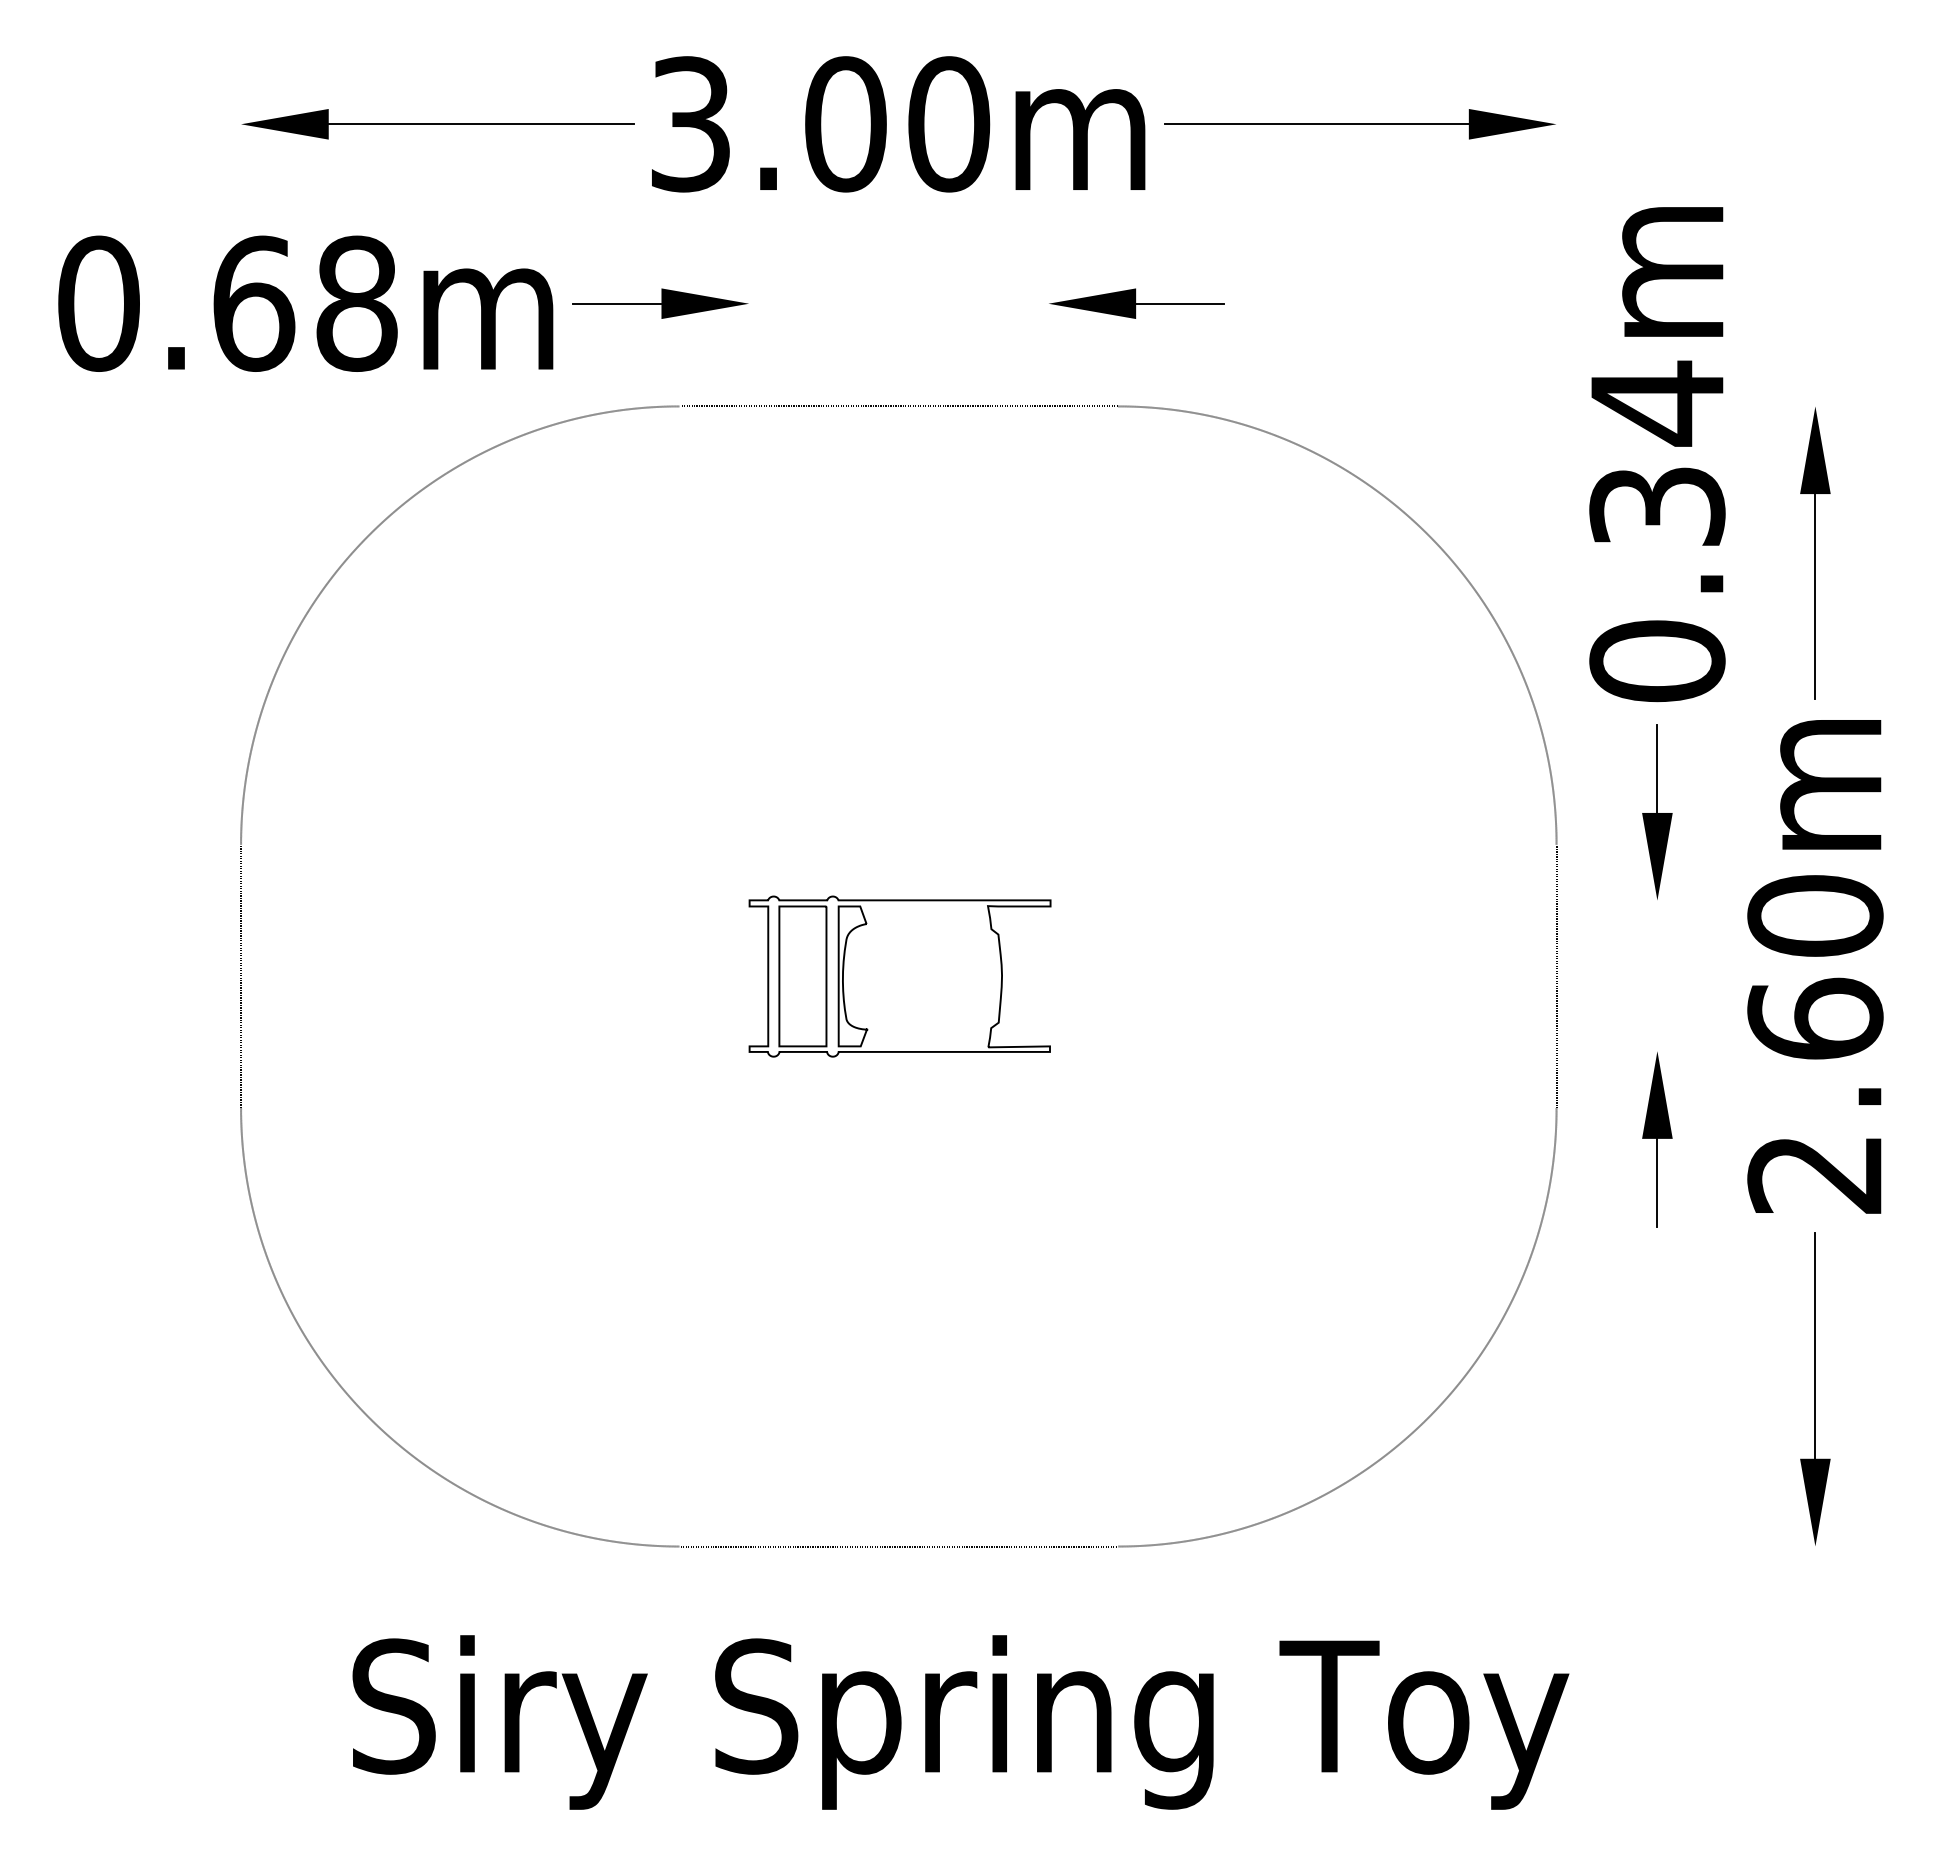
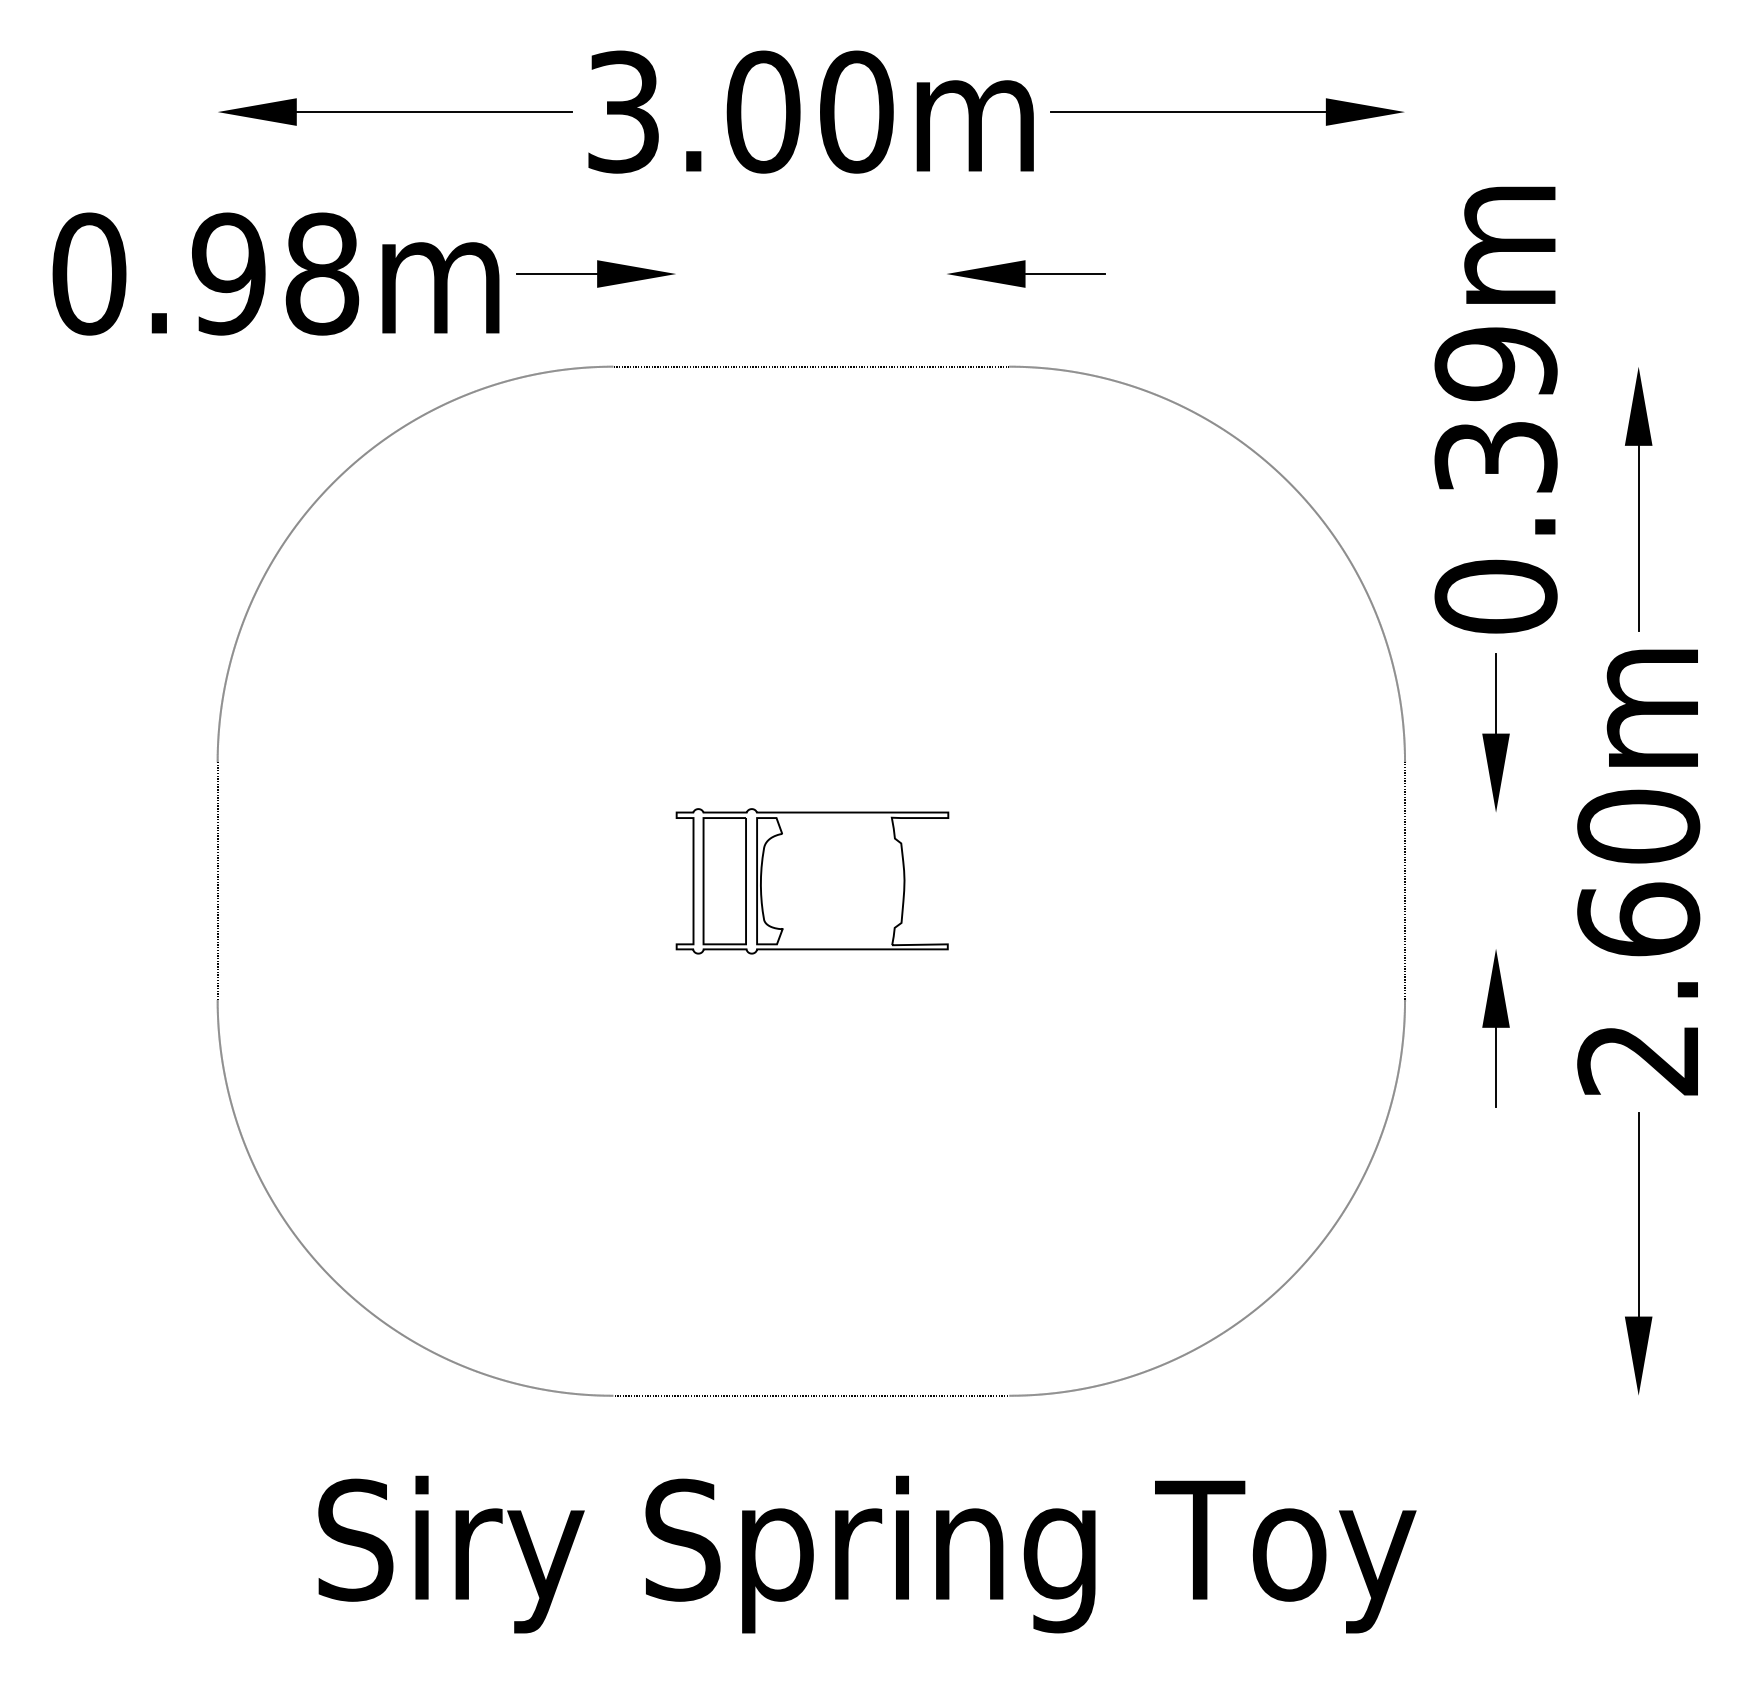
text: (253, 303) -> (228, 273), 0.68m -> 0.98m
text: (1657, 403) -> (1496, 364), 0.34m -> 0.39m

